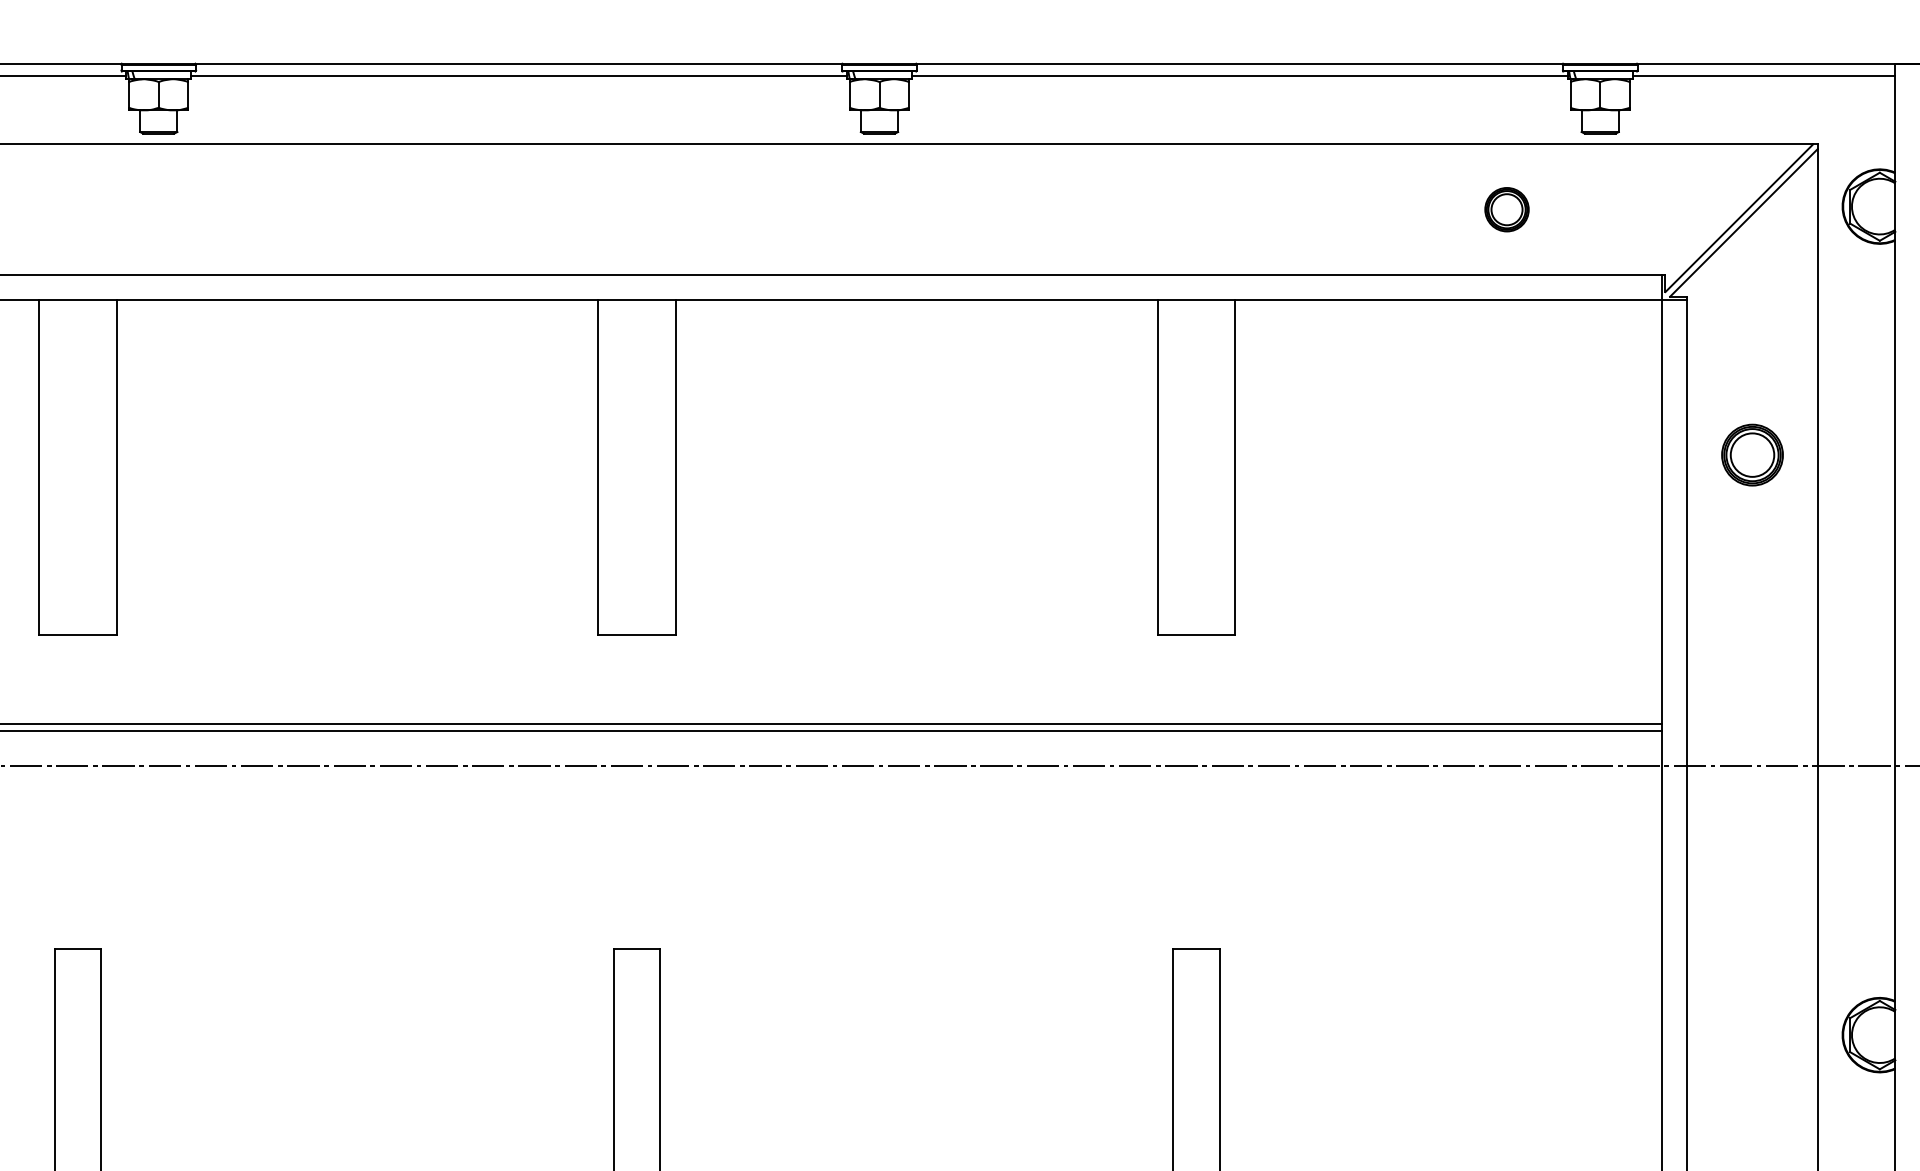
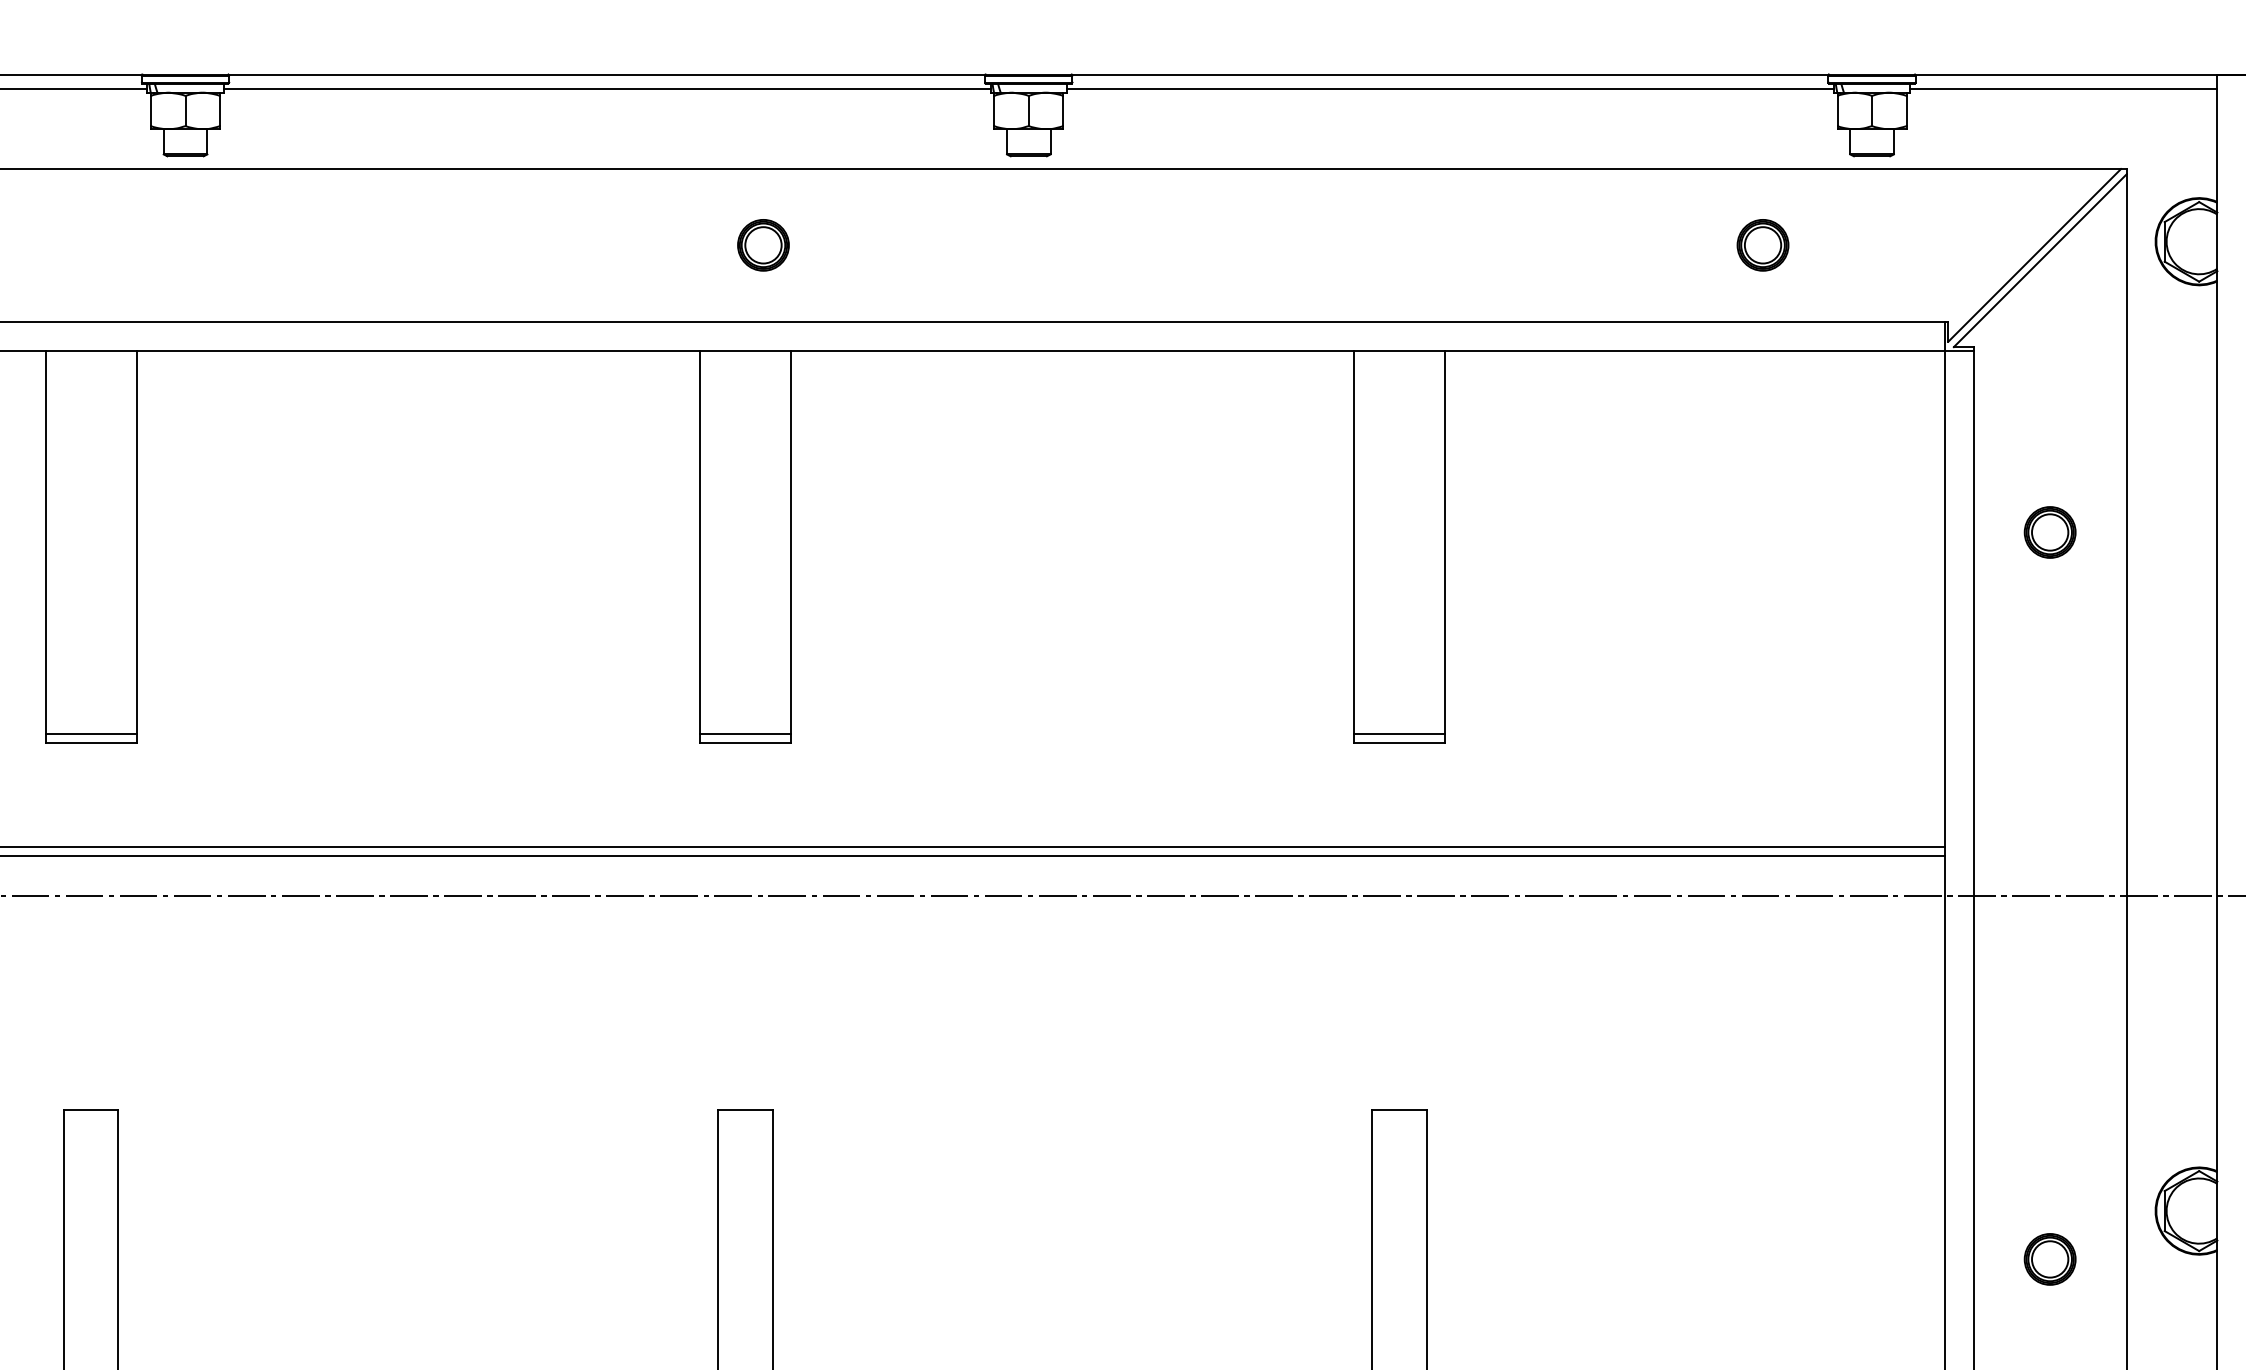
part: (652, 209) -> (763, 245), added
part: (1751, 455) -> (2049, 532), size x0.71
line: (77, 626) -> (90, 733), added
line: (636, 626) -> (744, 733), added
line: (1196, 626) -> (1399, 733), added
part: (1751, 1076) -> (2049, 1259), added

